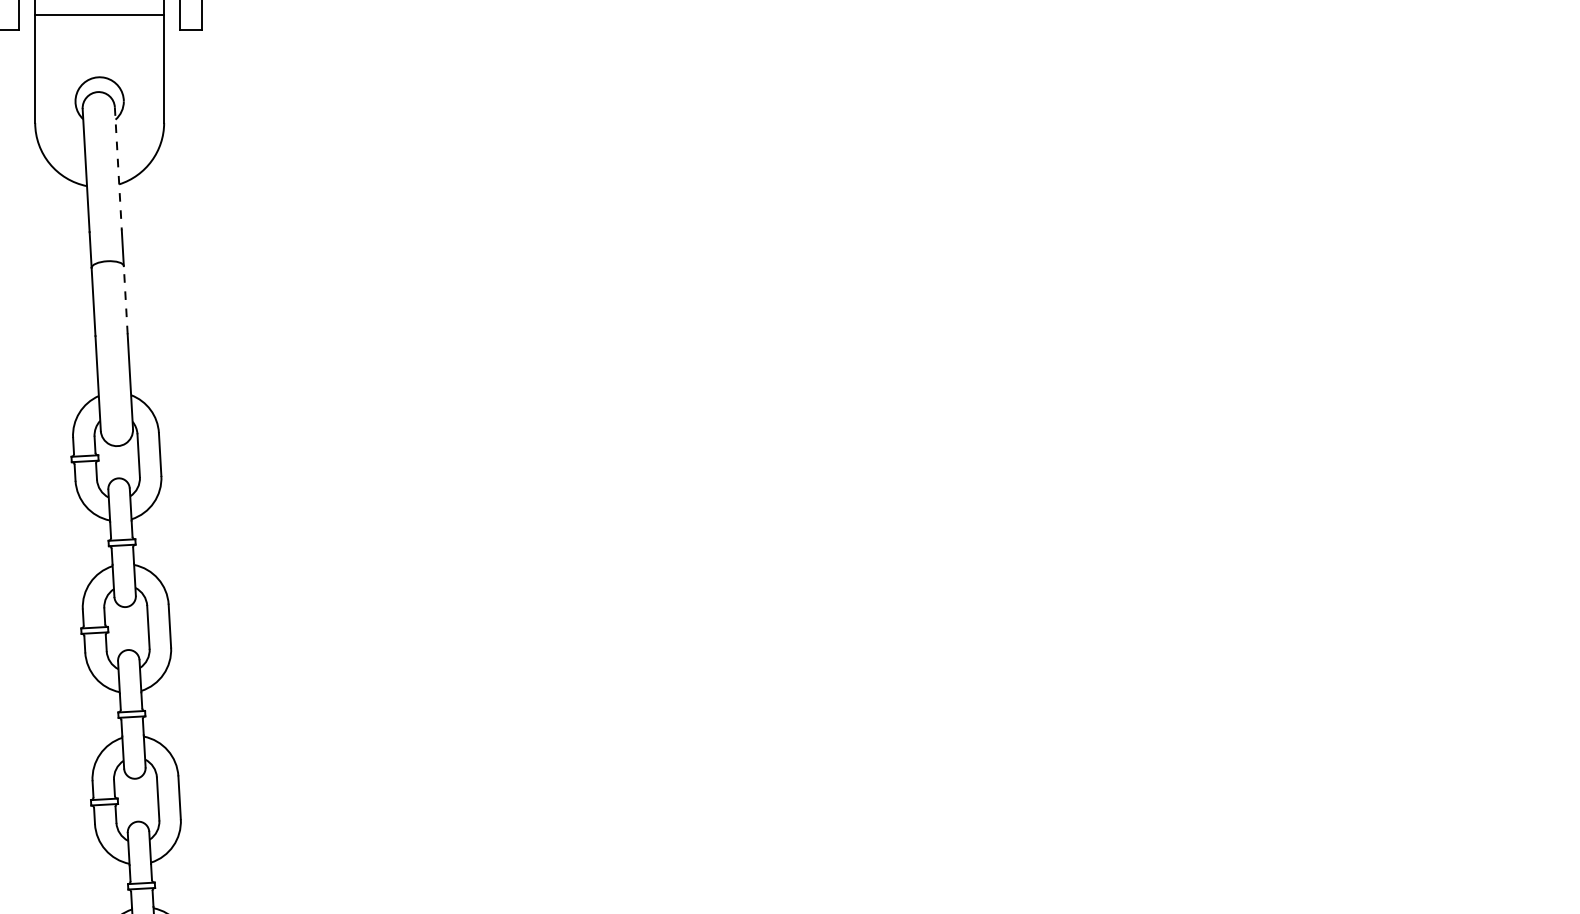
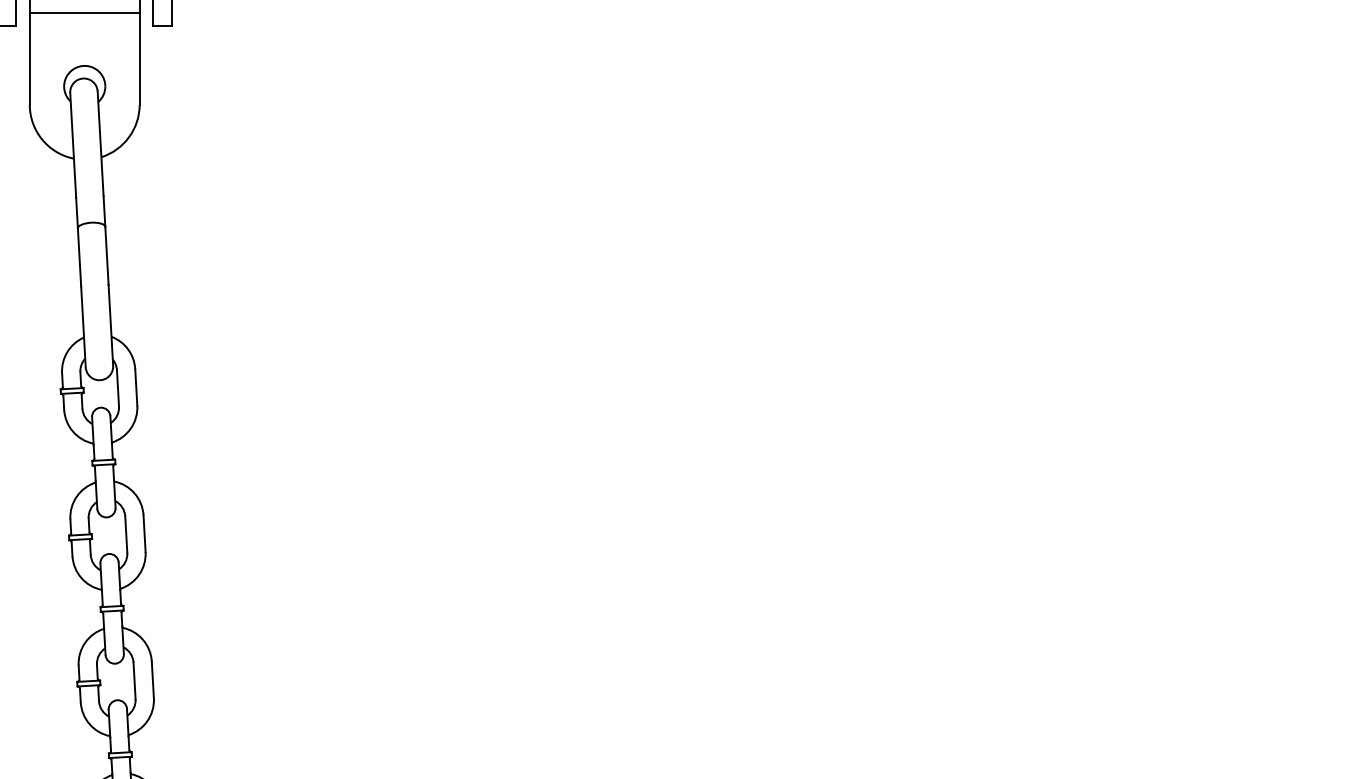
line: (118, 168) -> (100, 143), dashed -> solid
line: (125, 299) -> (106, 255), dashed -> solid

